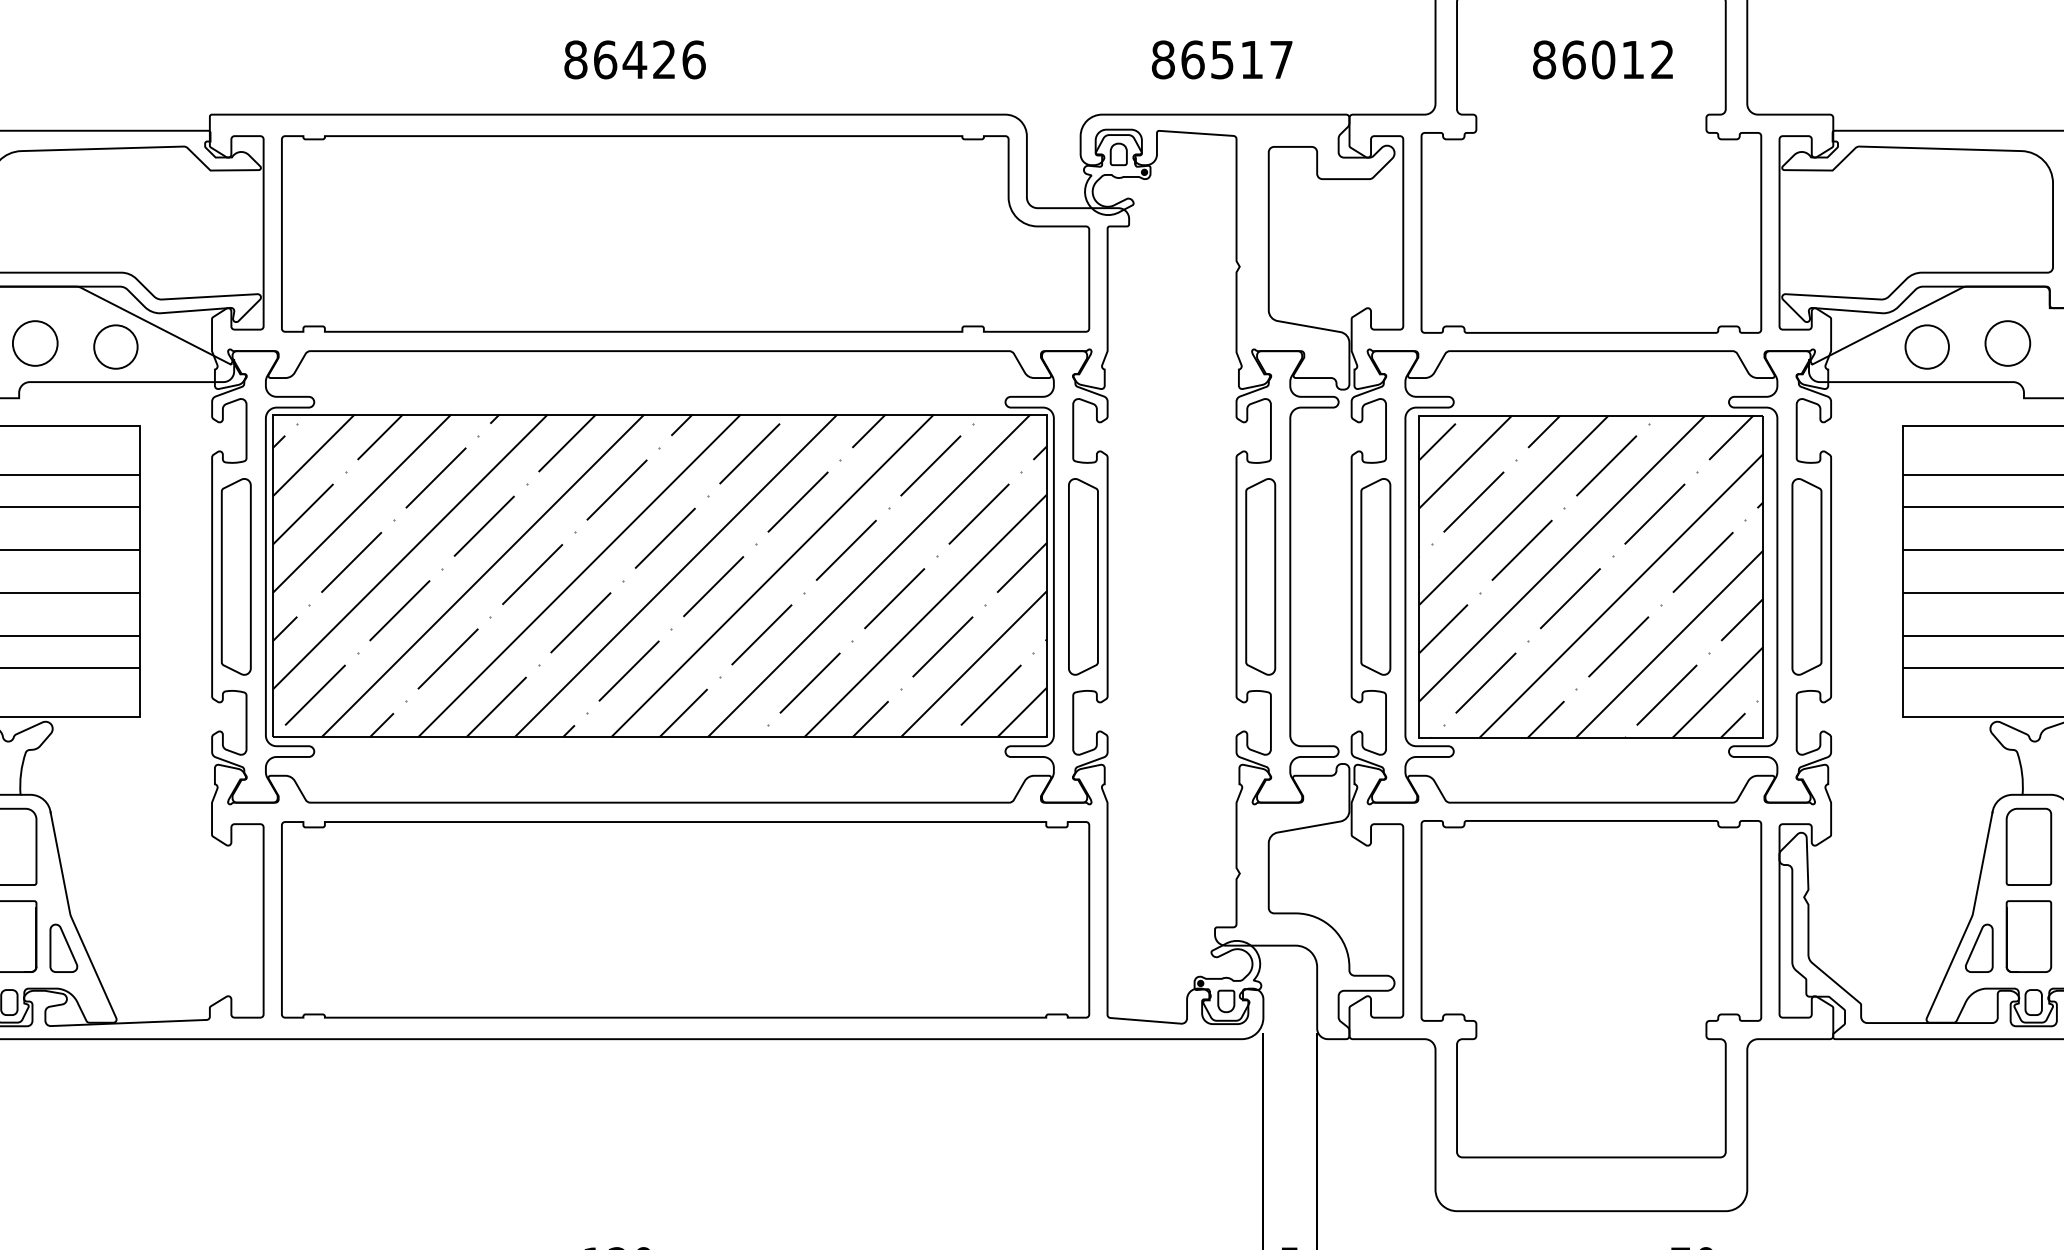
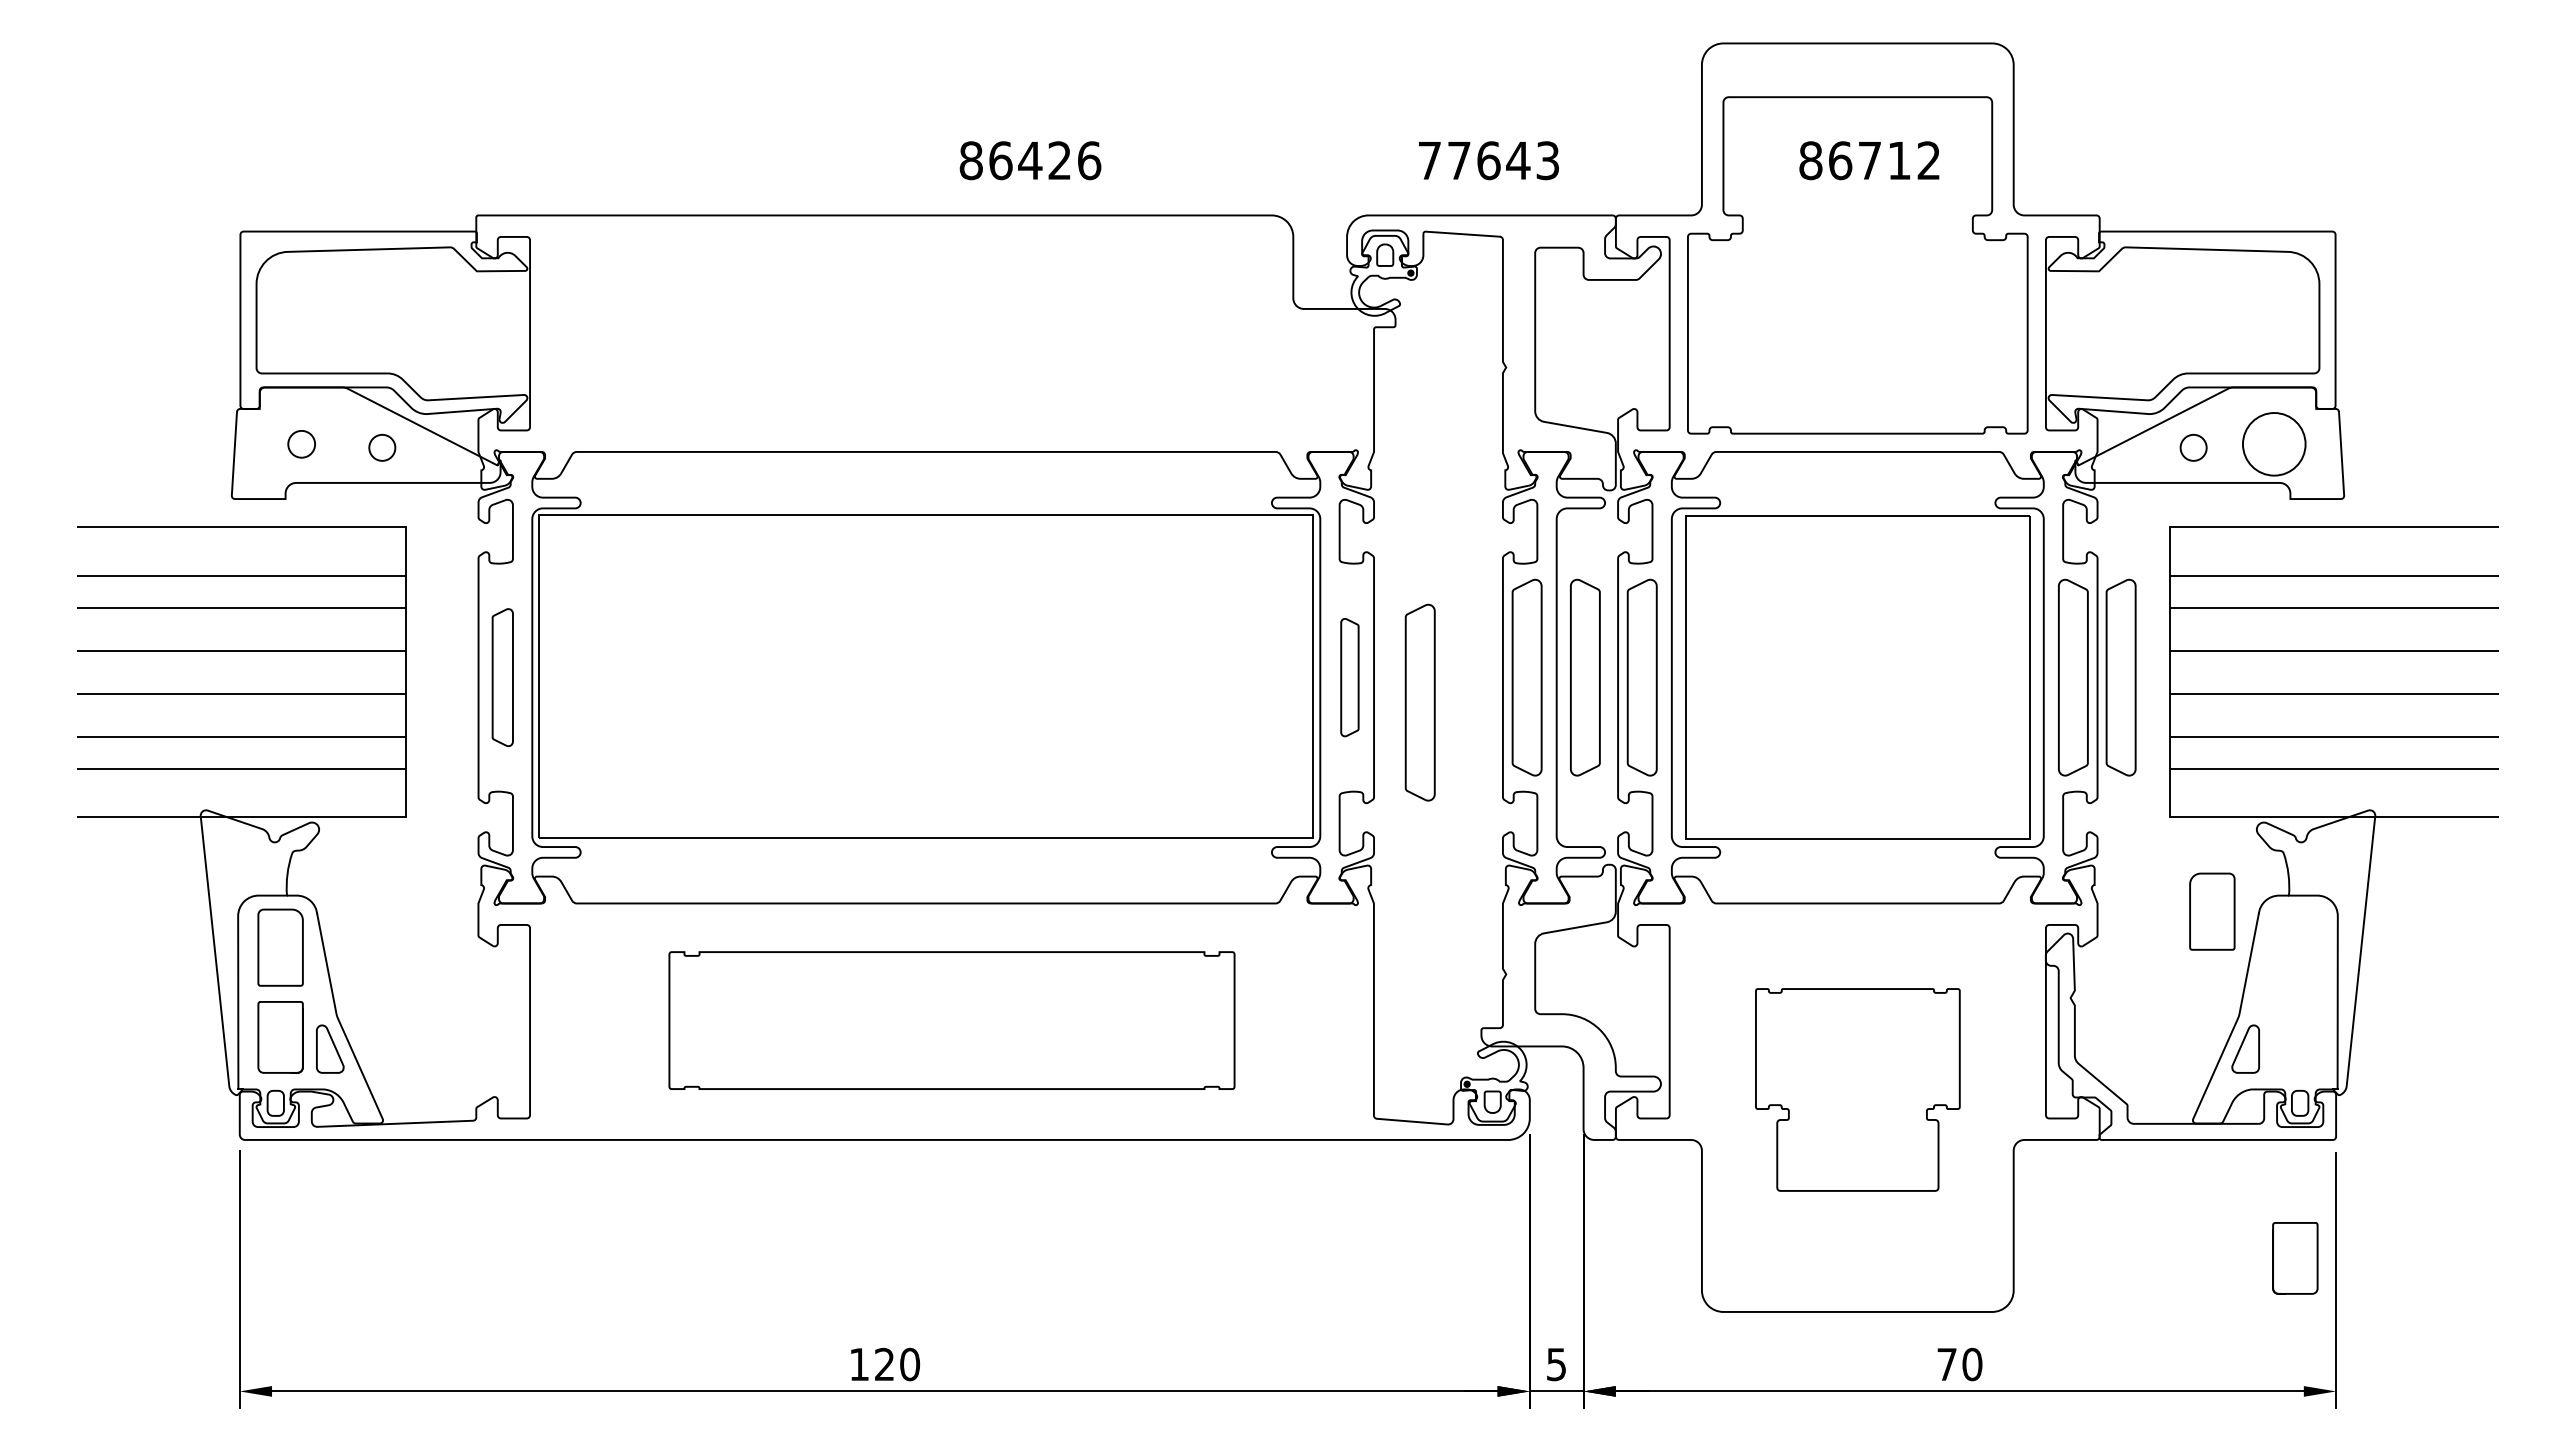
text: (635, 59) -> (1030, 160), moved
text: (1222, 59) -> (1488, 160), 86517 -> 77643
text: (1603, 59) -> (1869, 160), 86012 -> 86712
part: (685, 233) -> (951, 334), removed
circle: (35, 342) -> (301, 443), size x0.6
circle: (2007, 342) -> (2273, 443), size x1.4
circle: (116, 346) -> (382, 447), size x0.6
circle: (1927, 346) -> (2193, 447), size x0.6
hatch: (660, 575) -> (926, 676), removed
part: (236, 576) -> (502, 677), size x0.7
part: (1083, 576) -> (1349, 677), size x0.6
part: (1319, 576) -> (1585, 677), added
hatch: (1591, 576) -> (1857, 677), removed
part: (1854, 576) -> (2120, 677), added
part: (1153, 601) -> (1419, 702), added
part: (2029, 846) -> (2212, 911), moved
part: (685, 919) -> (951, 1020), size x0.7
part: (2029, 936) -> (2295, 1258), moved
part: (1591, 988) -> (1857, 1089), size x0.6

